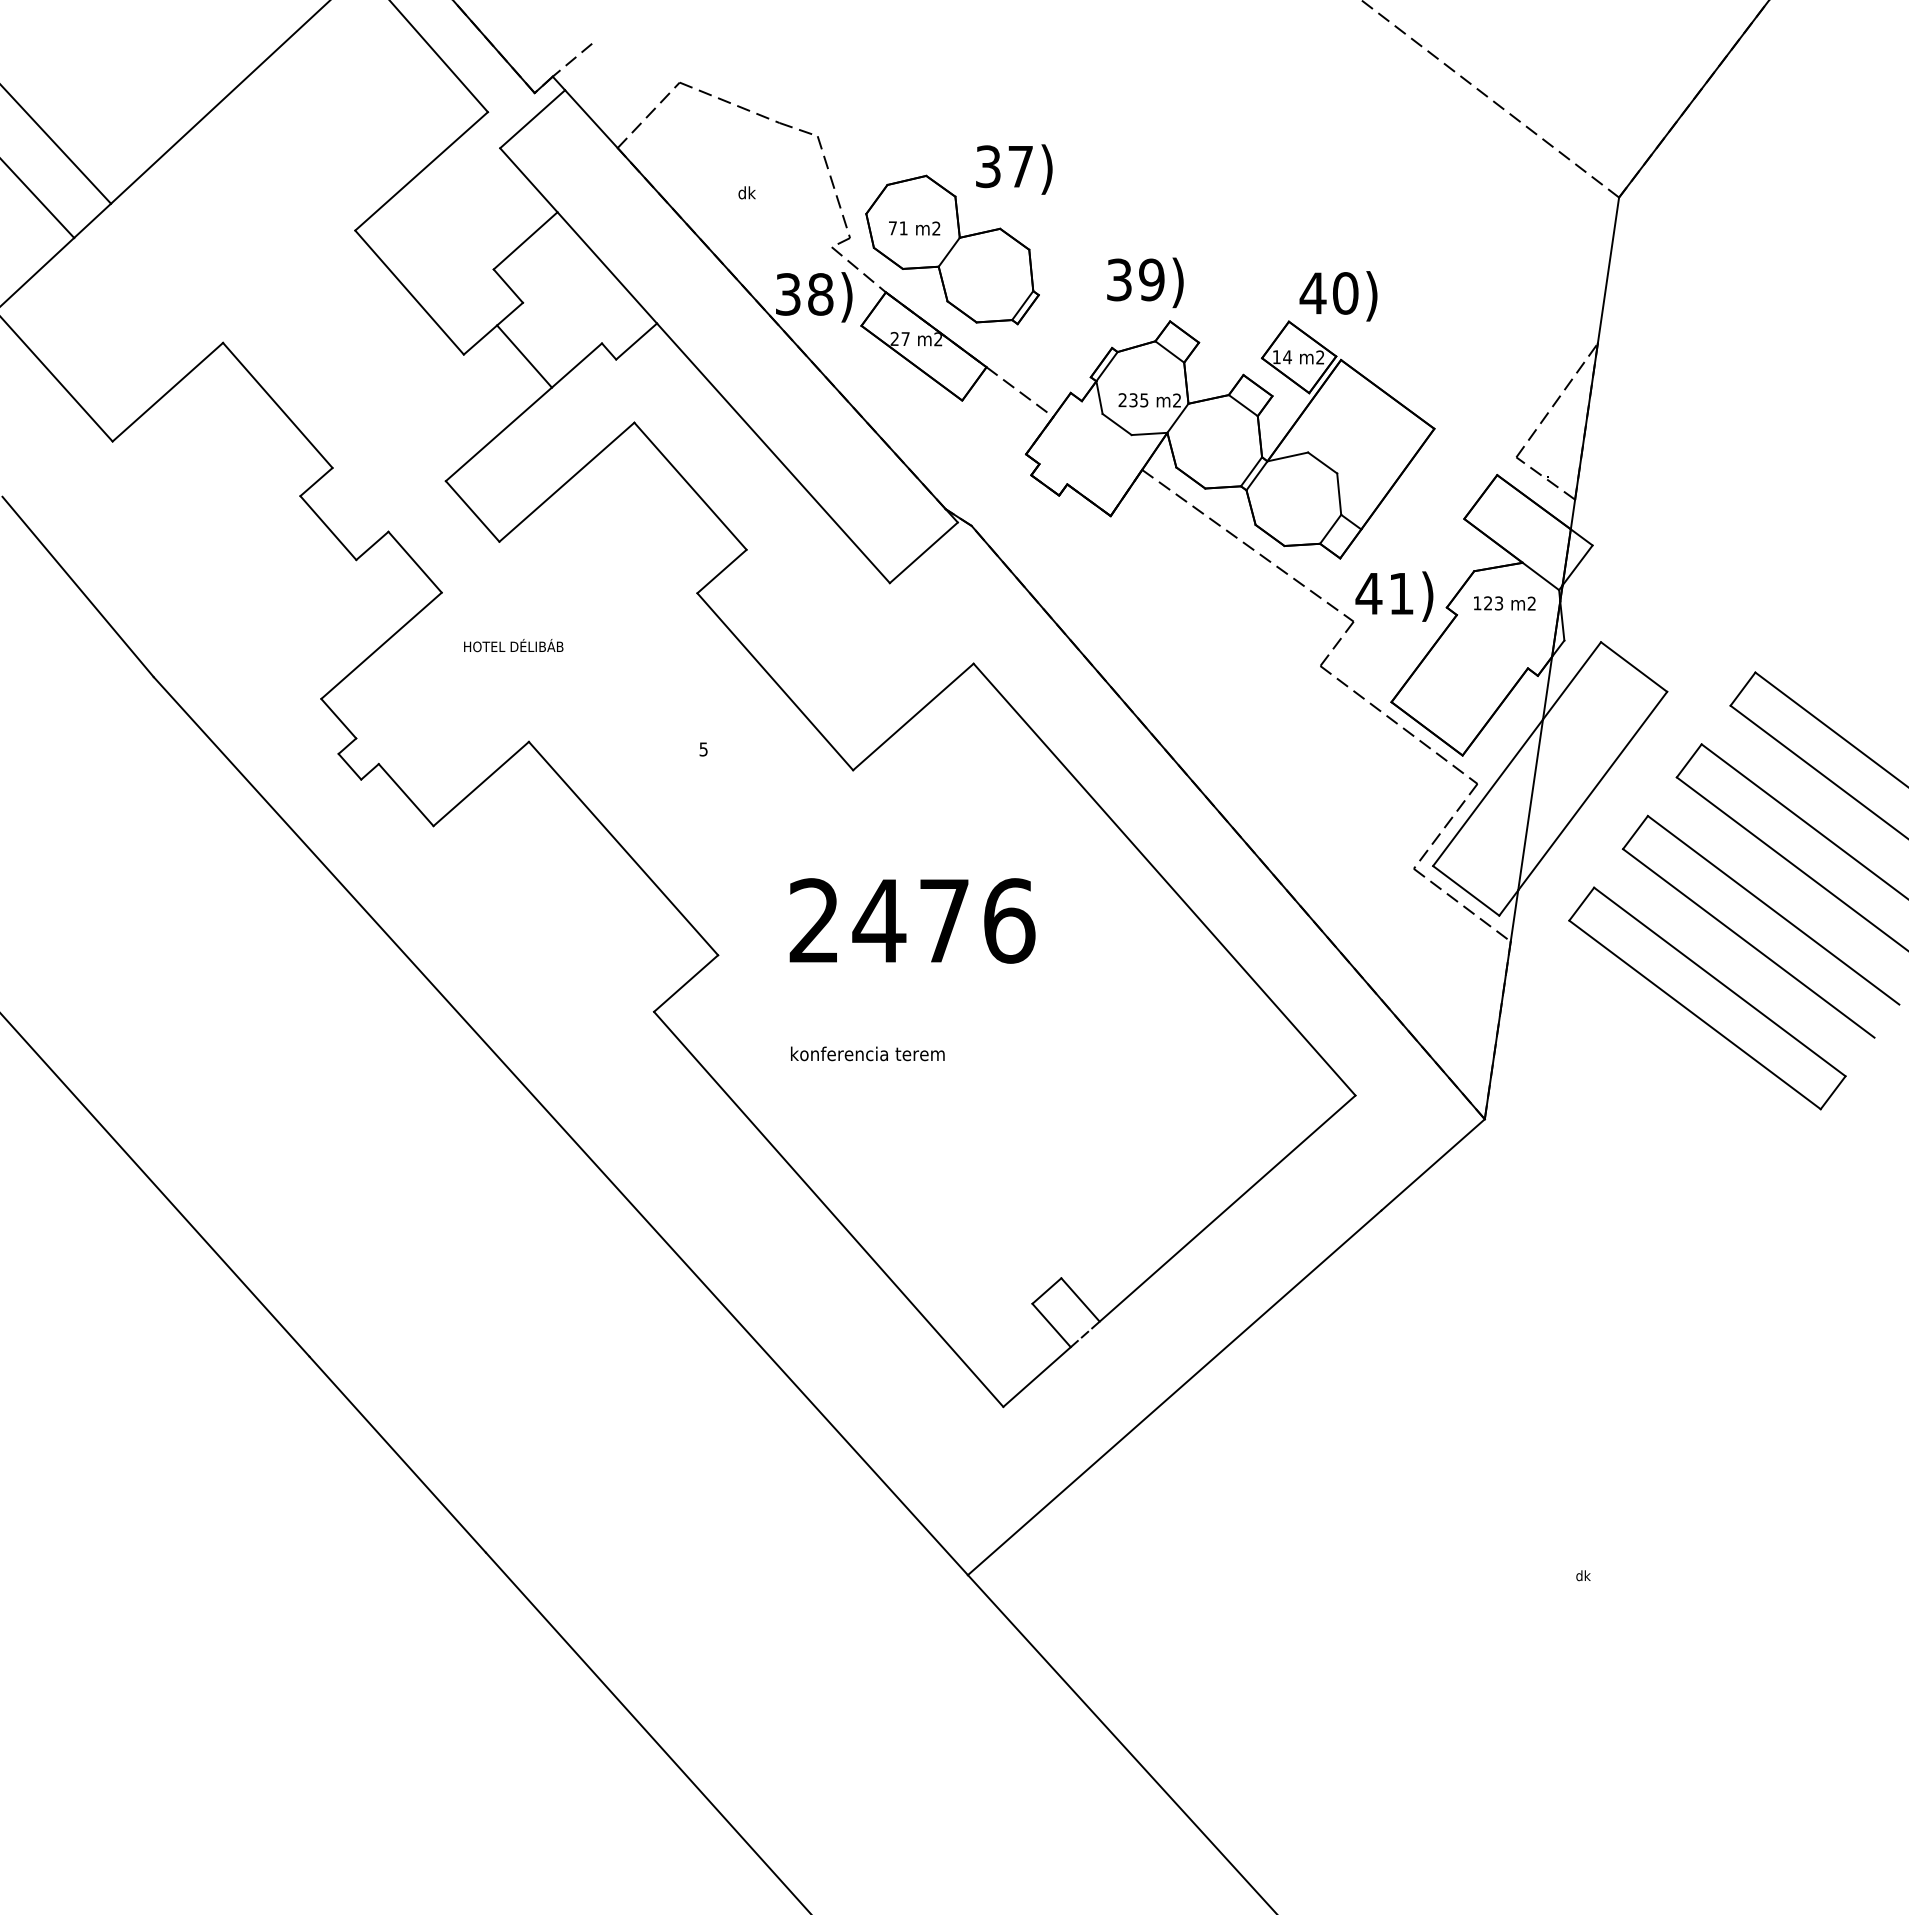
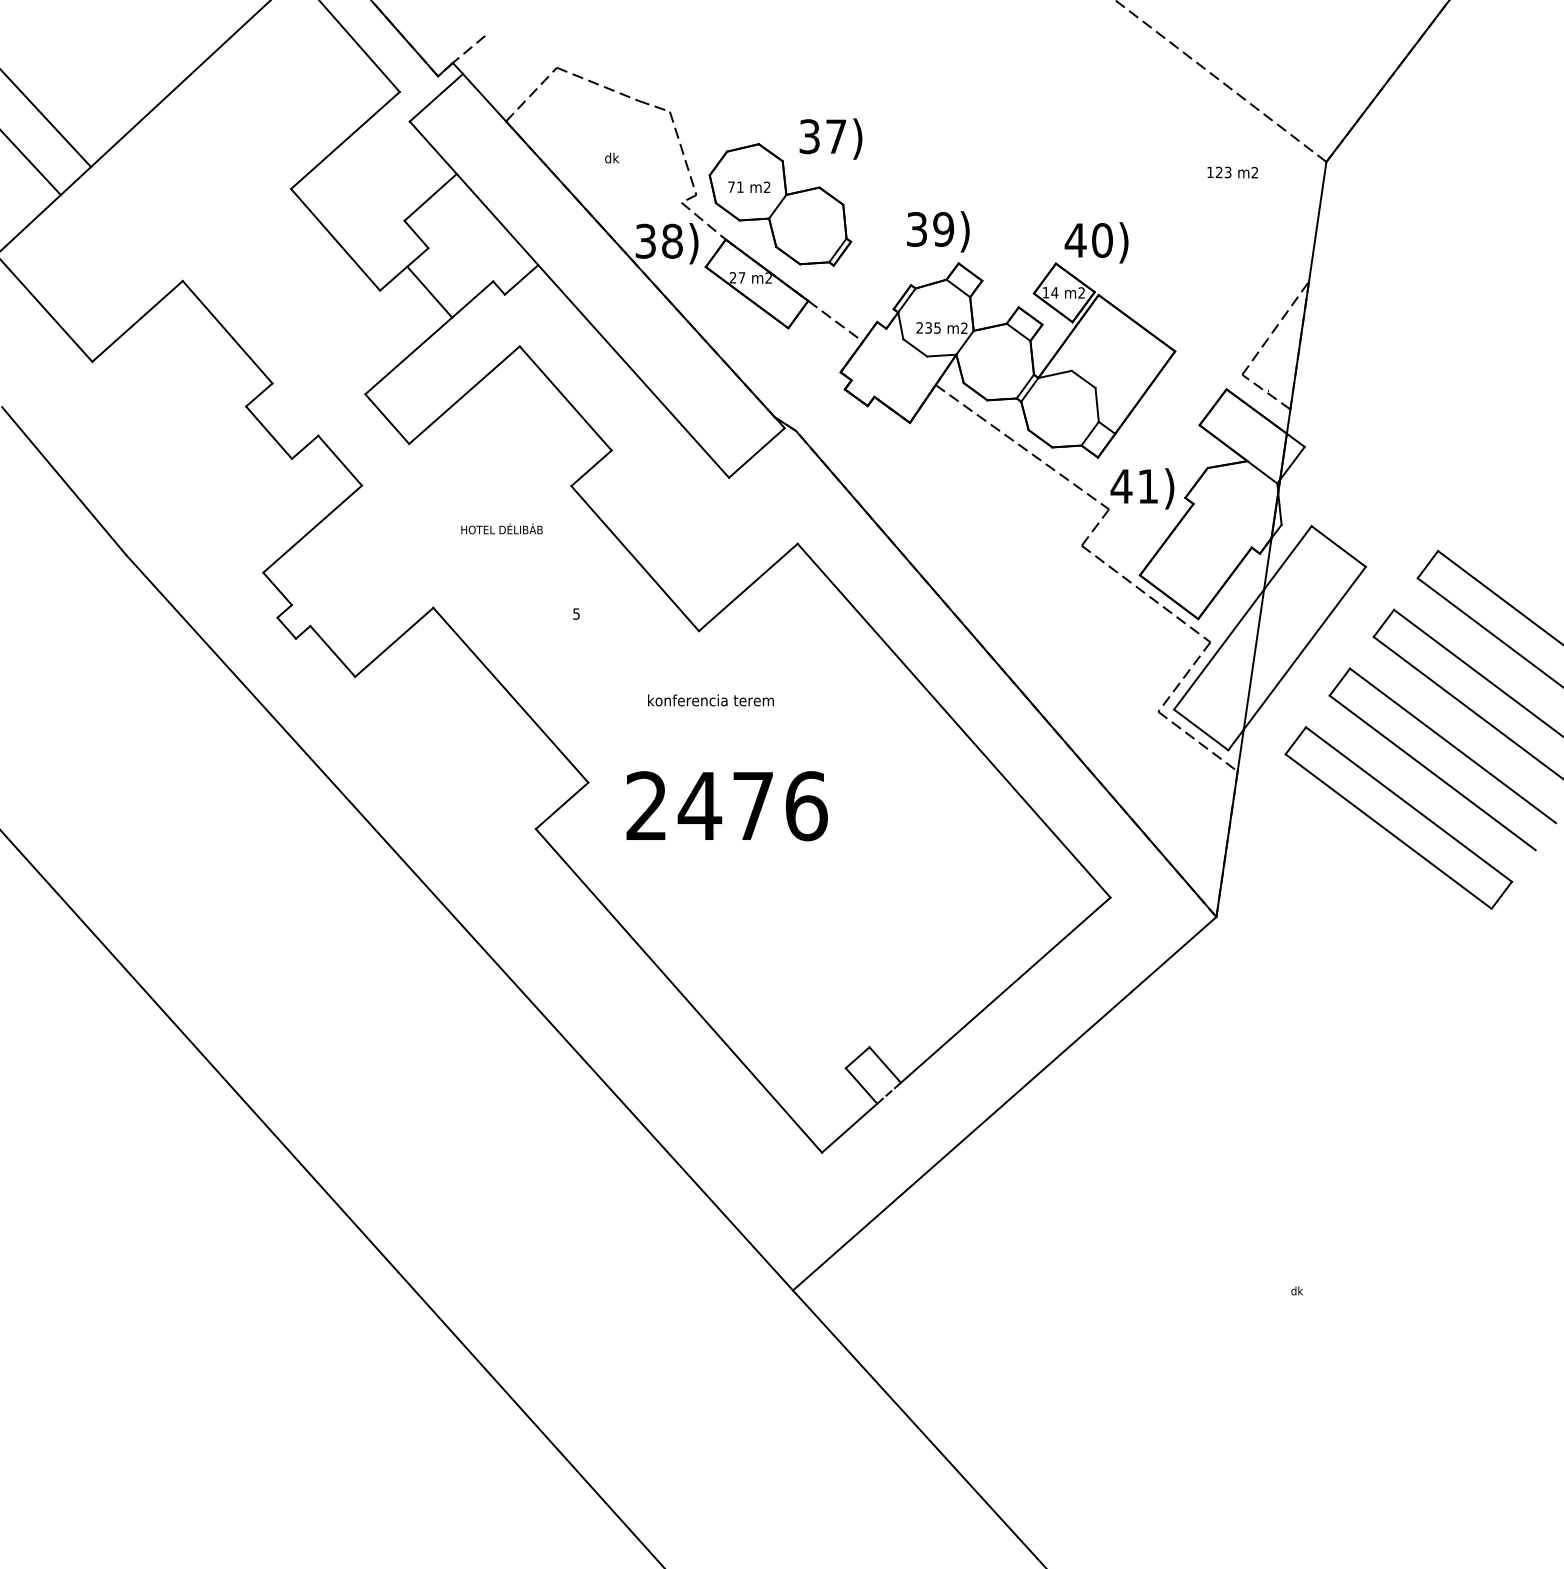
text: (1504, 603) -> (1232, 172), moved
text: (513, 645) -> (501, 528), moved
text: (912, 920) -> (727, 805), moved
text: (867, 1053) -> (710, 700), moved

